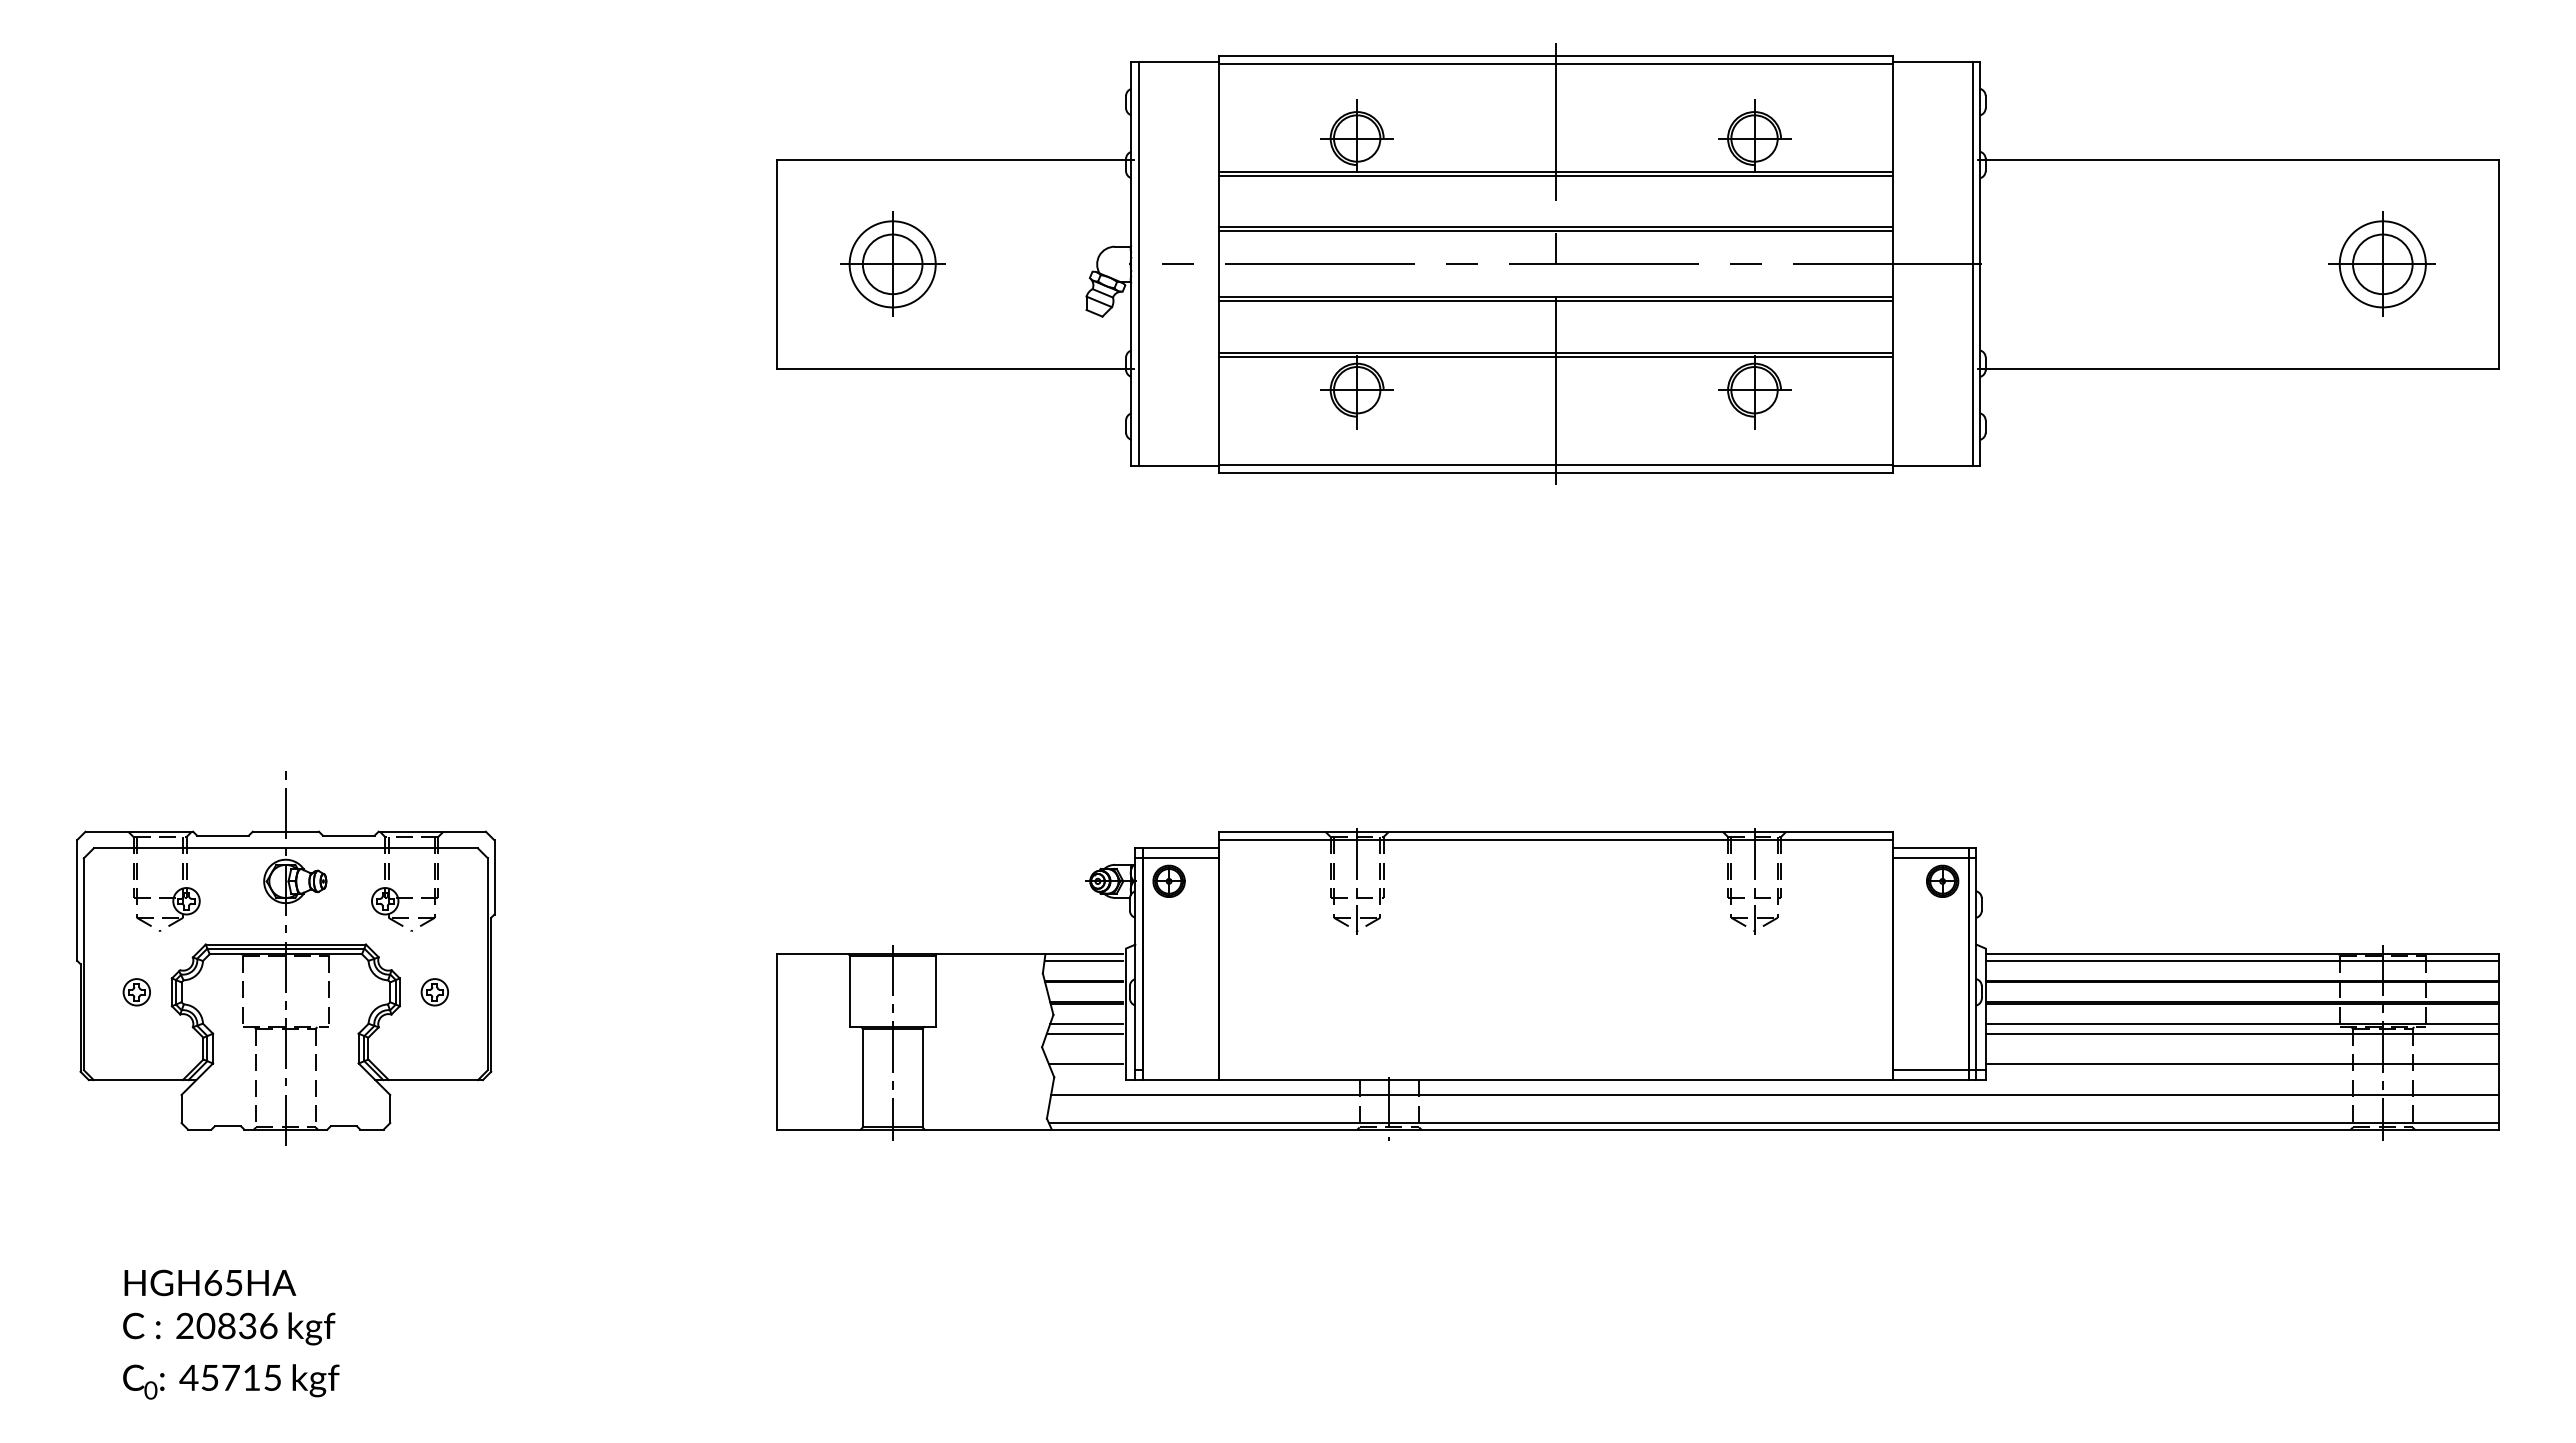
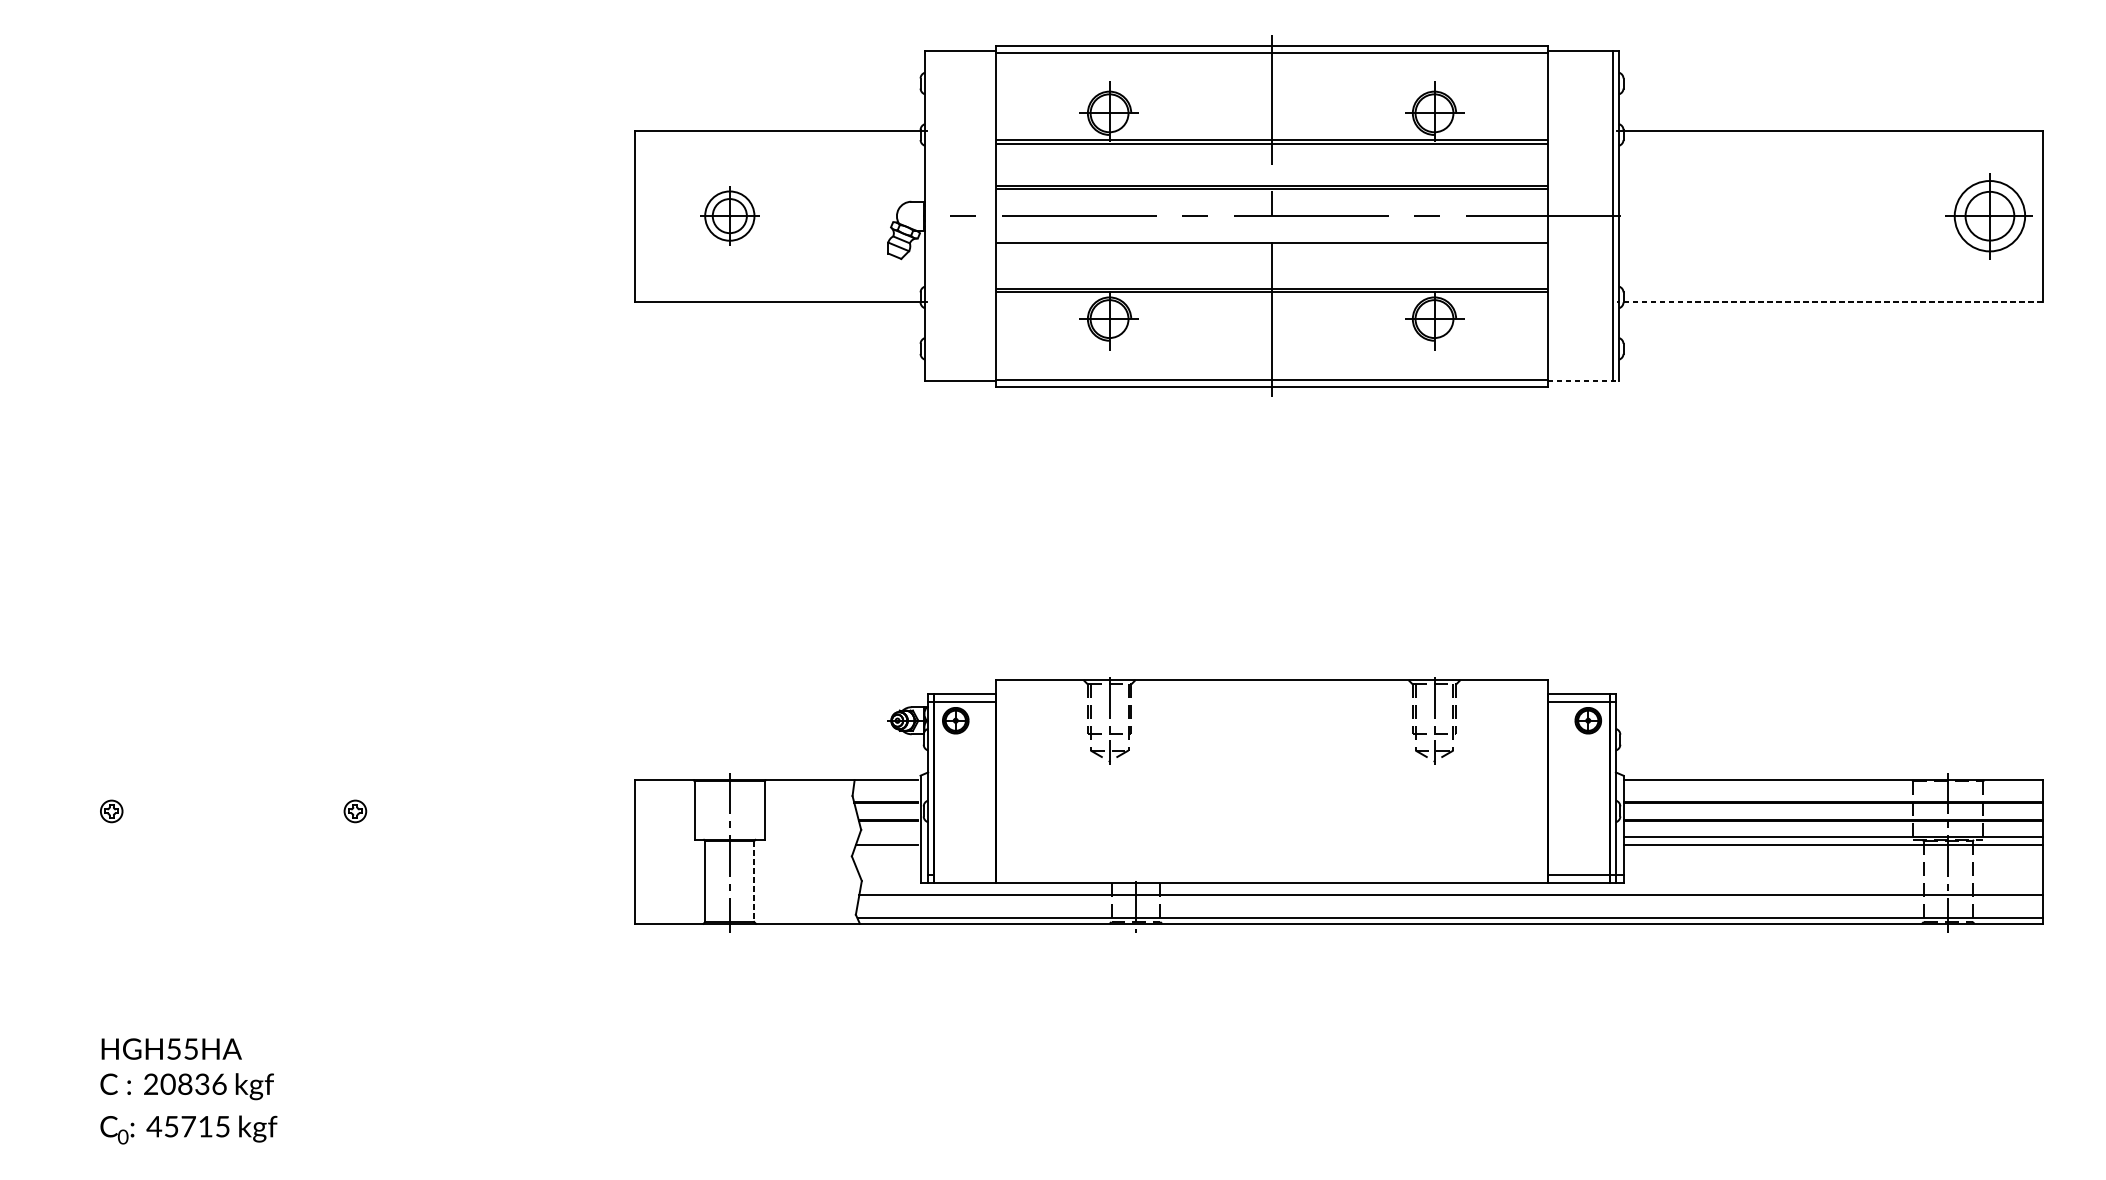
part: (892, 263) -> (729, 215), size x0.7
part: (2381, 263) -> (1988, 215), moved
line: (1138, 264) -> (930, 216), removed
line: (1555, 301) -> (1271, 246), removed
line: (2237, 368) -> (1829, 301), solid -> dashed
line: (1936, 466) -> (1583, 381), solid -> dashed
line: (1555, 840) -> (1271, 687), removed
part: (285, 958) -> (233, 783), removed
line: (1083, 960) -> (885, 785), removed
line: (2241, 960) -> (1832, 785), removed
line: (1086, 1024) -> (888, 837), removed
line: (1085, 1063) -> (887, 869), removed
line: (2241, 1063) -> (1832, 869), removed
line: (922, 1078) -> (754, 881), solid -> dashed
text: (212, 1283) -> (173, 1049), HGH65HA -> HGH55HA

